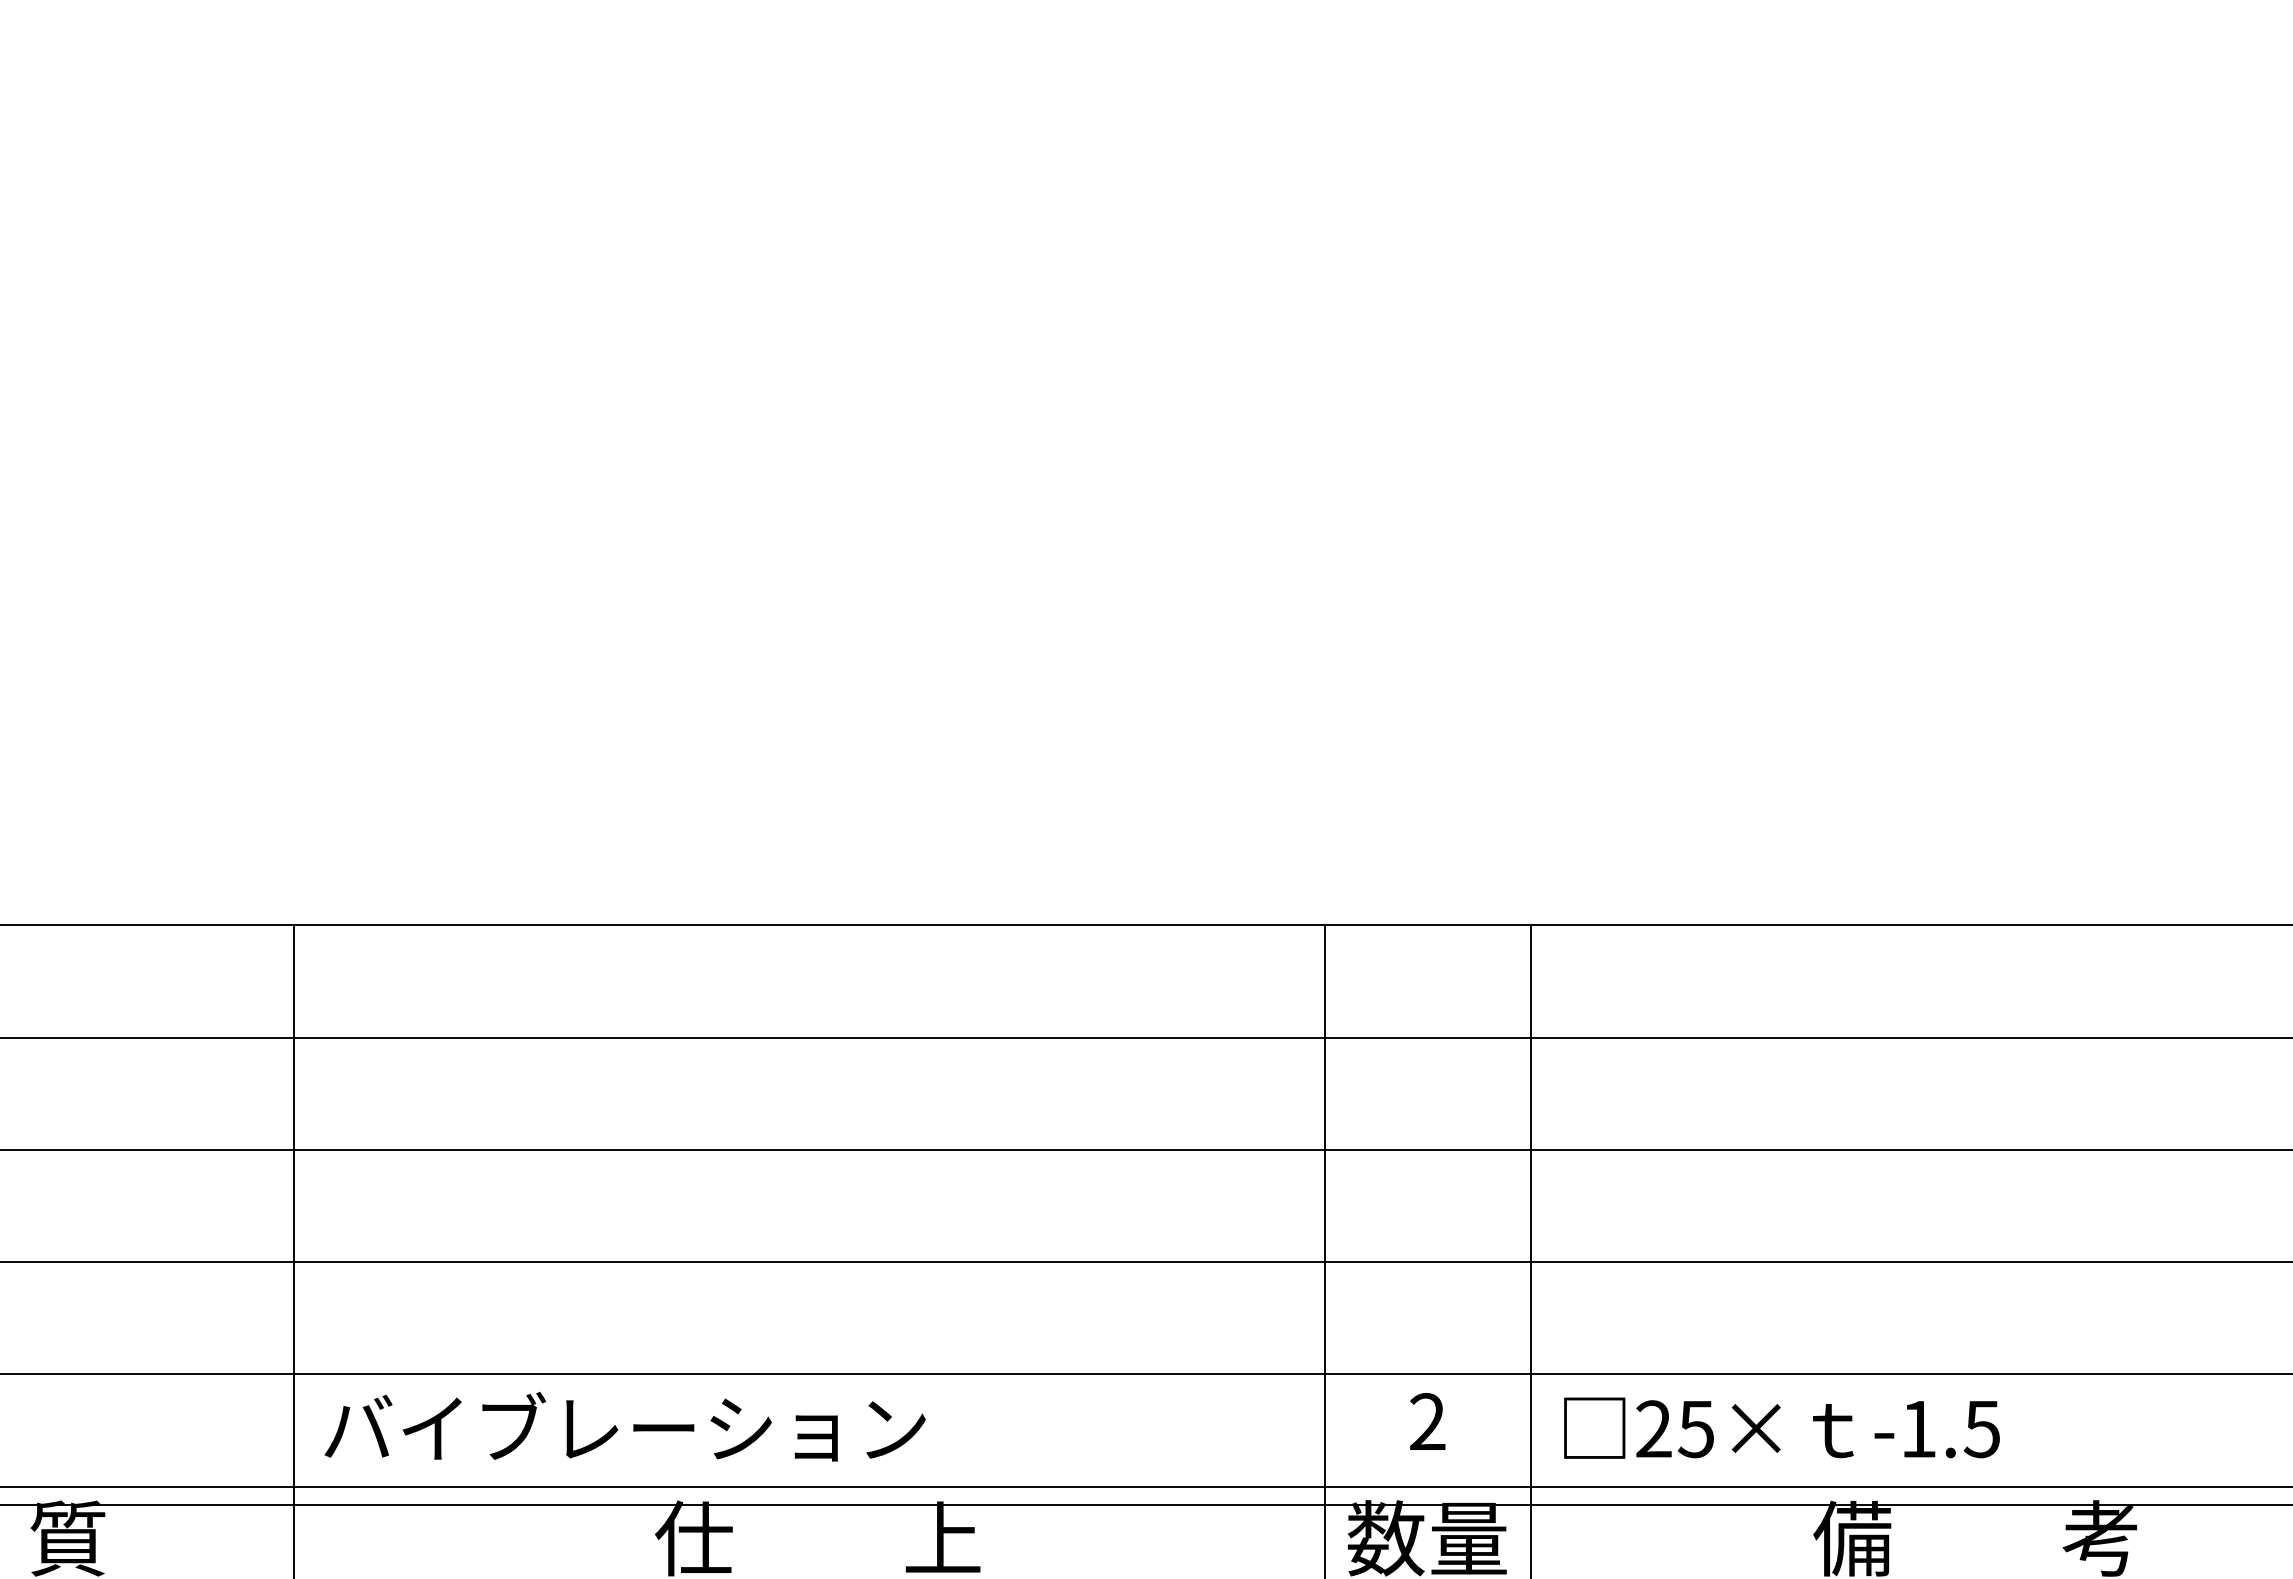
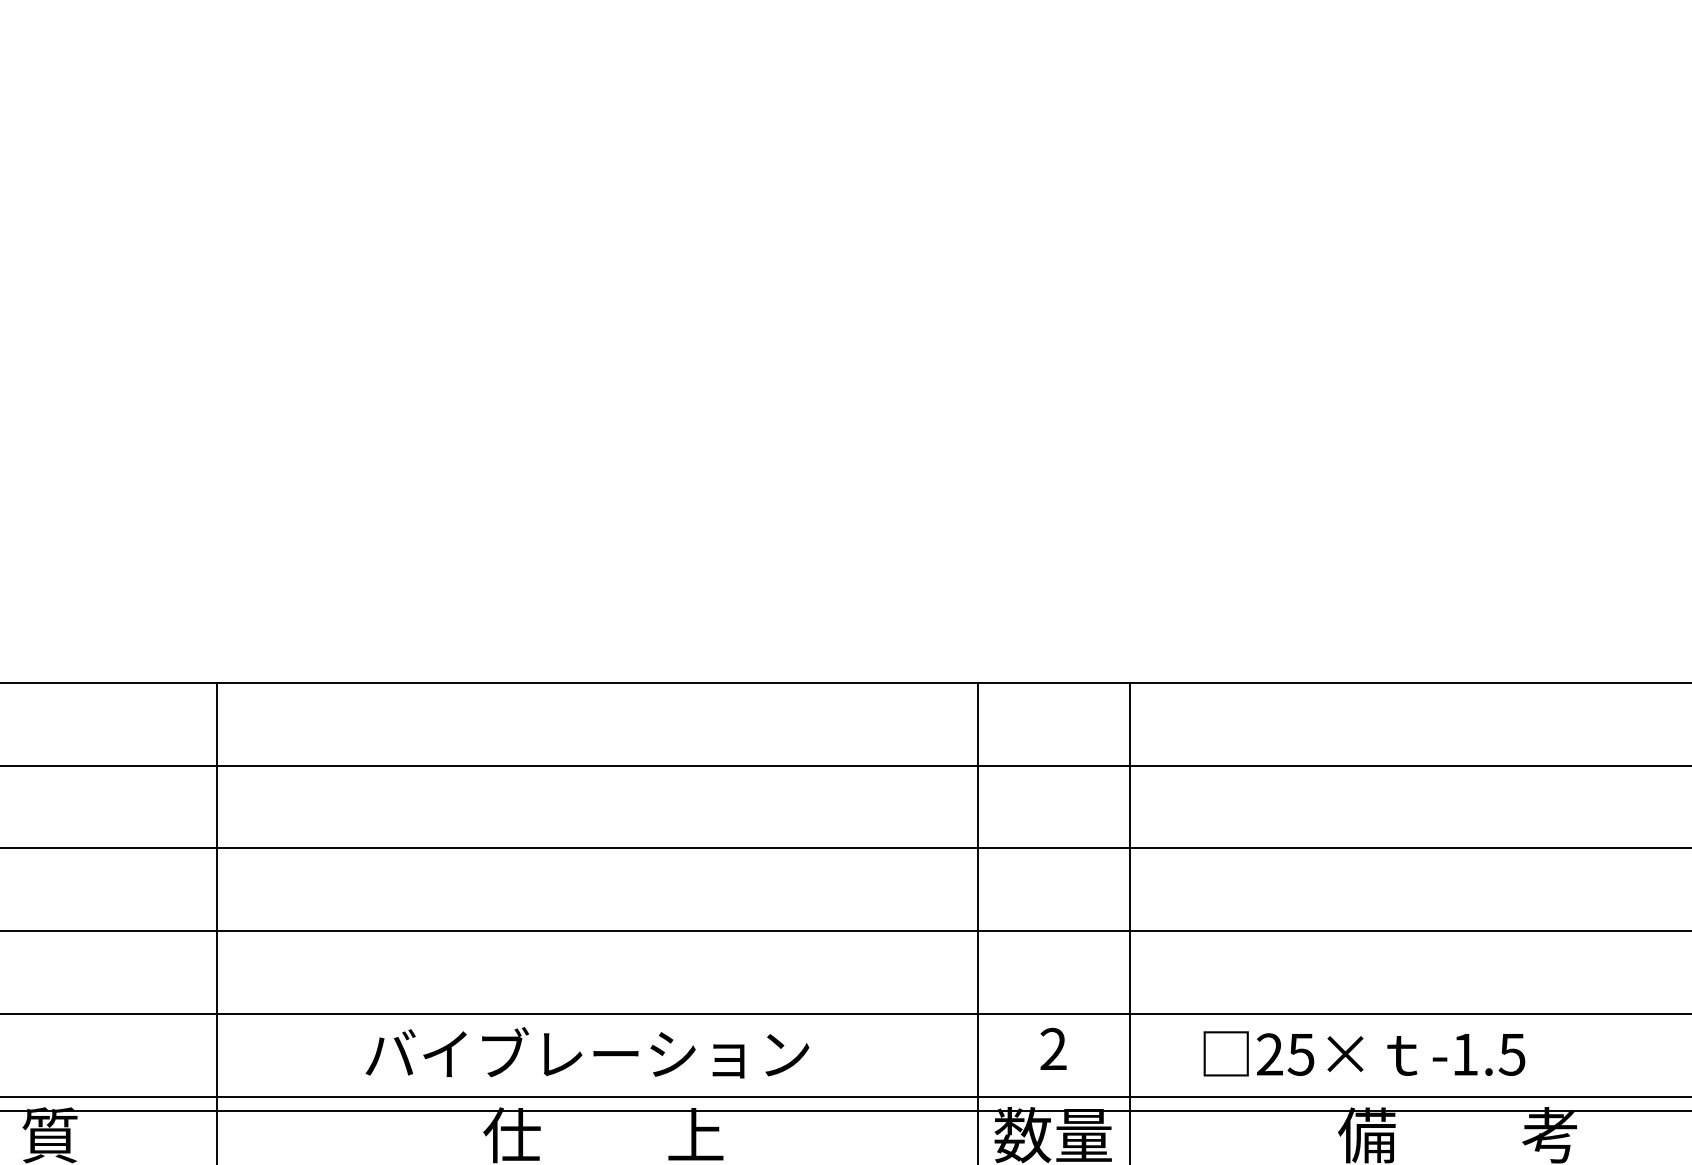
text: (624, 1426) -> (586, 1052), moved
text: (1781, 1427) -> (1364, 1053), moved

